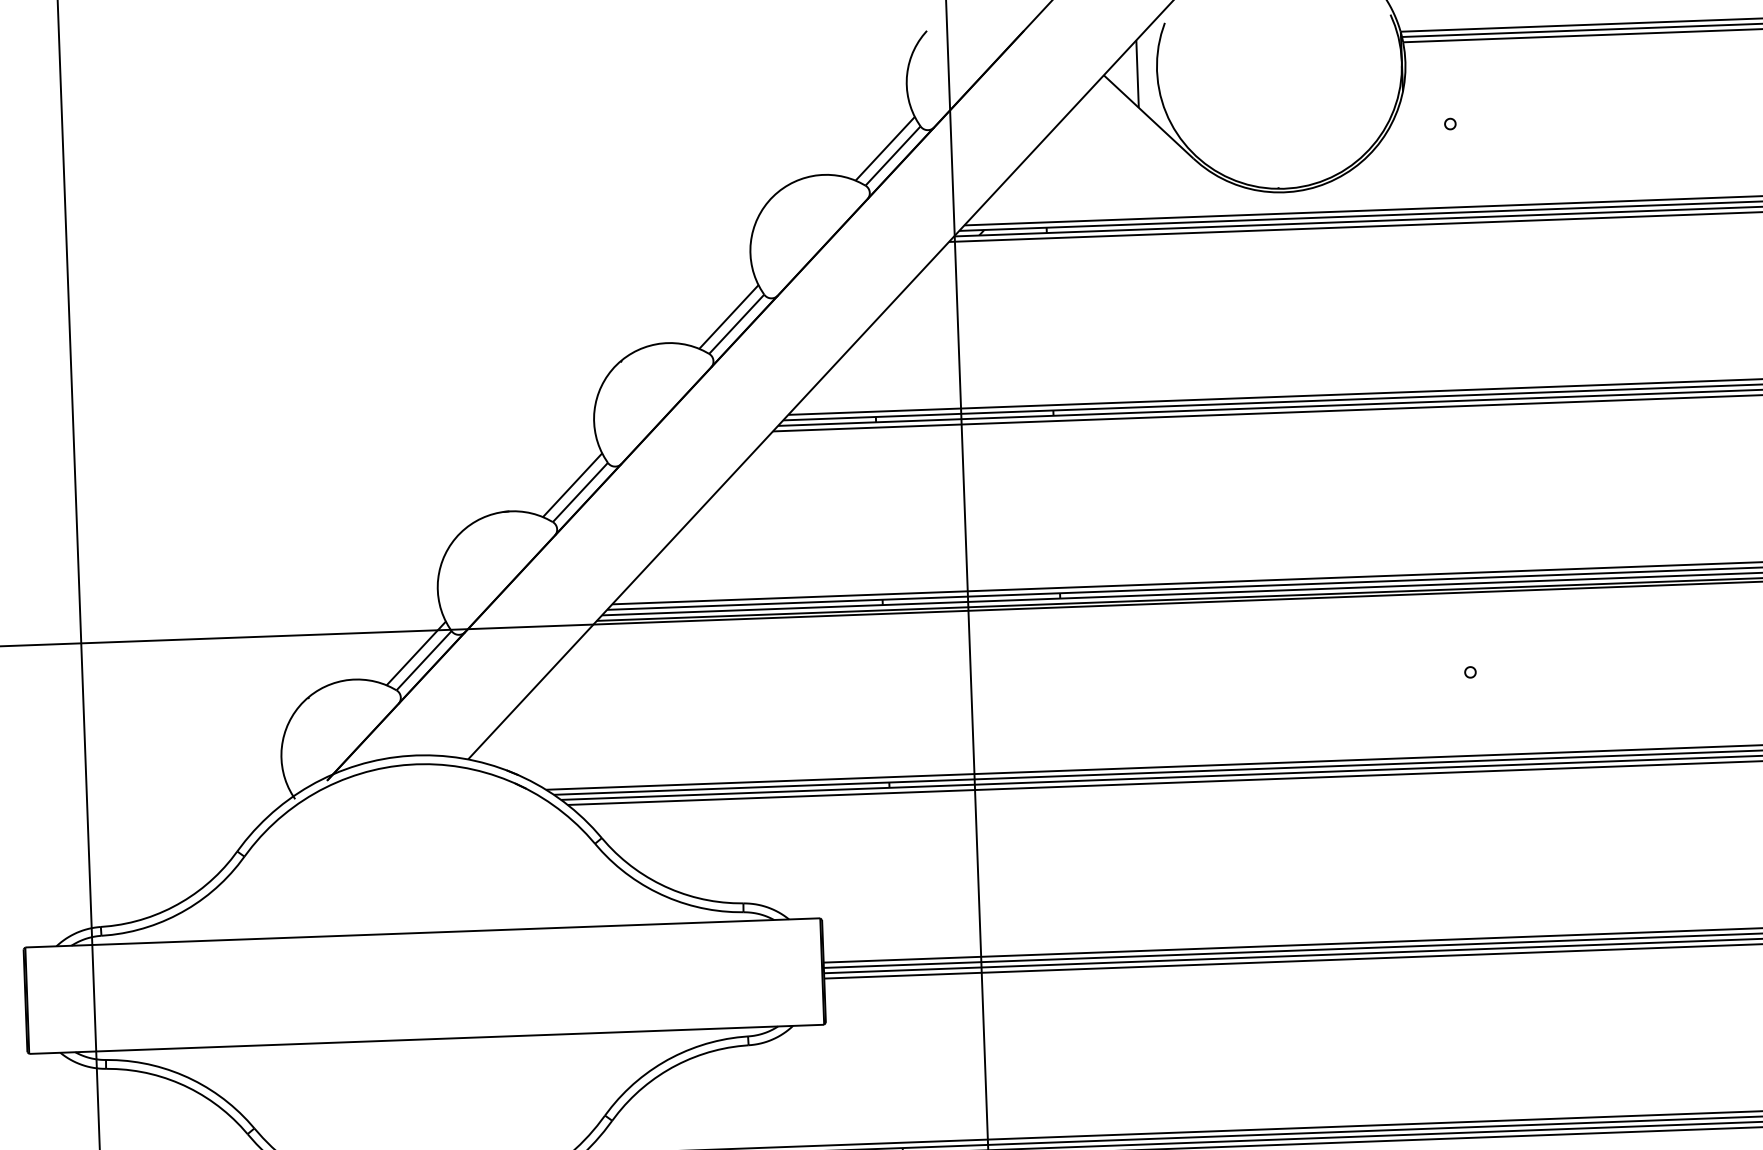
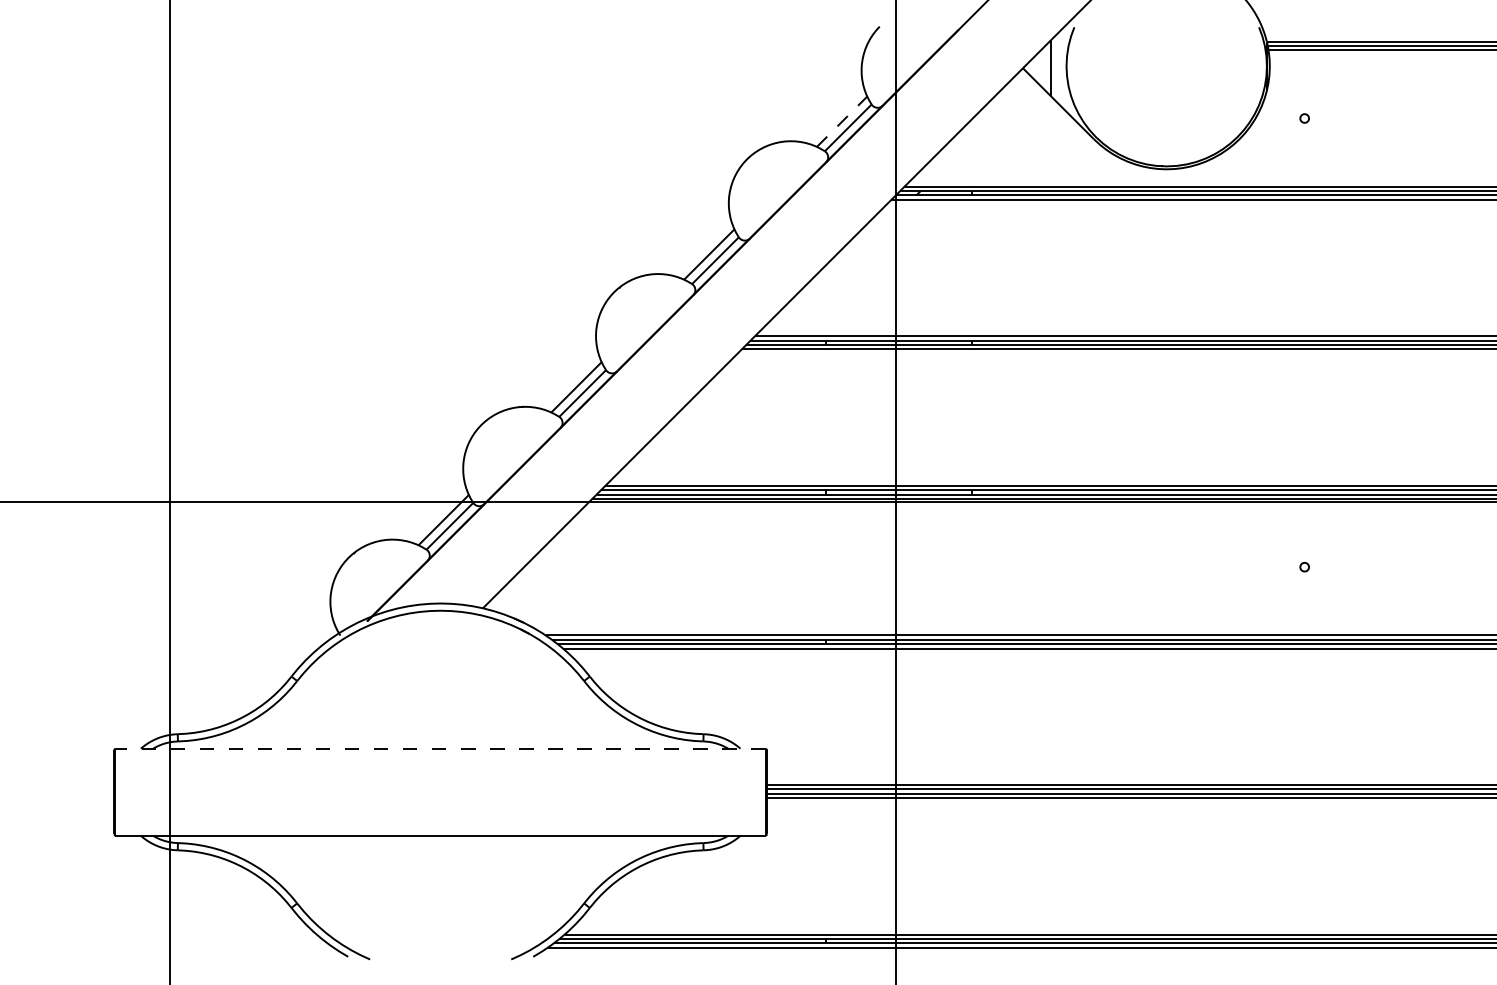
line: (885, 148) -> (842, 121), solid -> dashed
line: (422, 932) -> (440, 748), solid -> dashed

